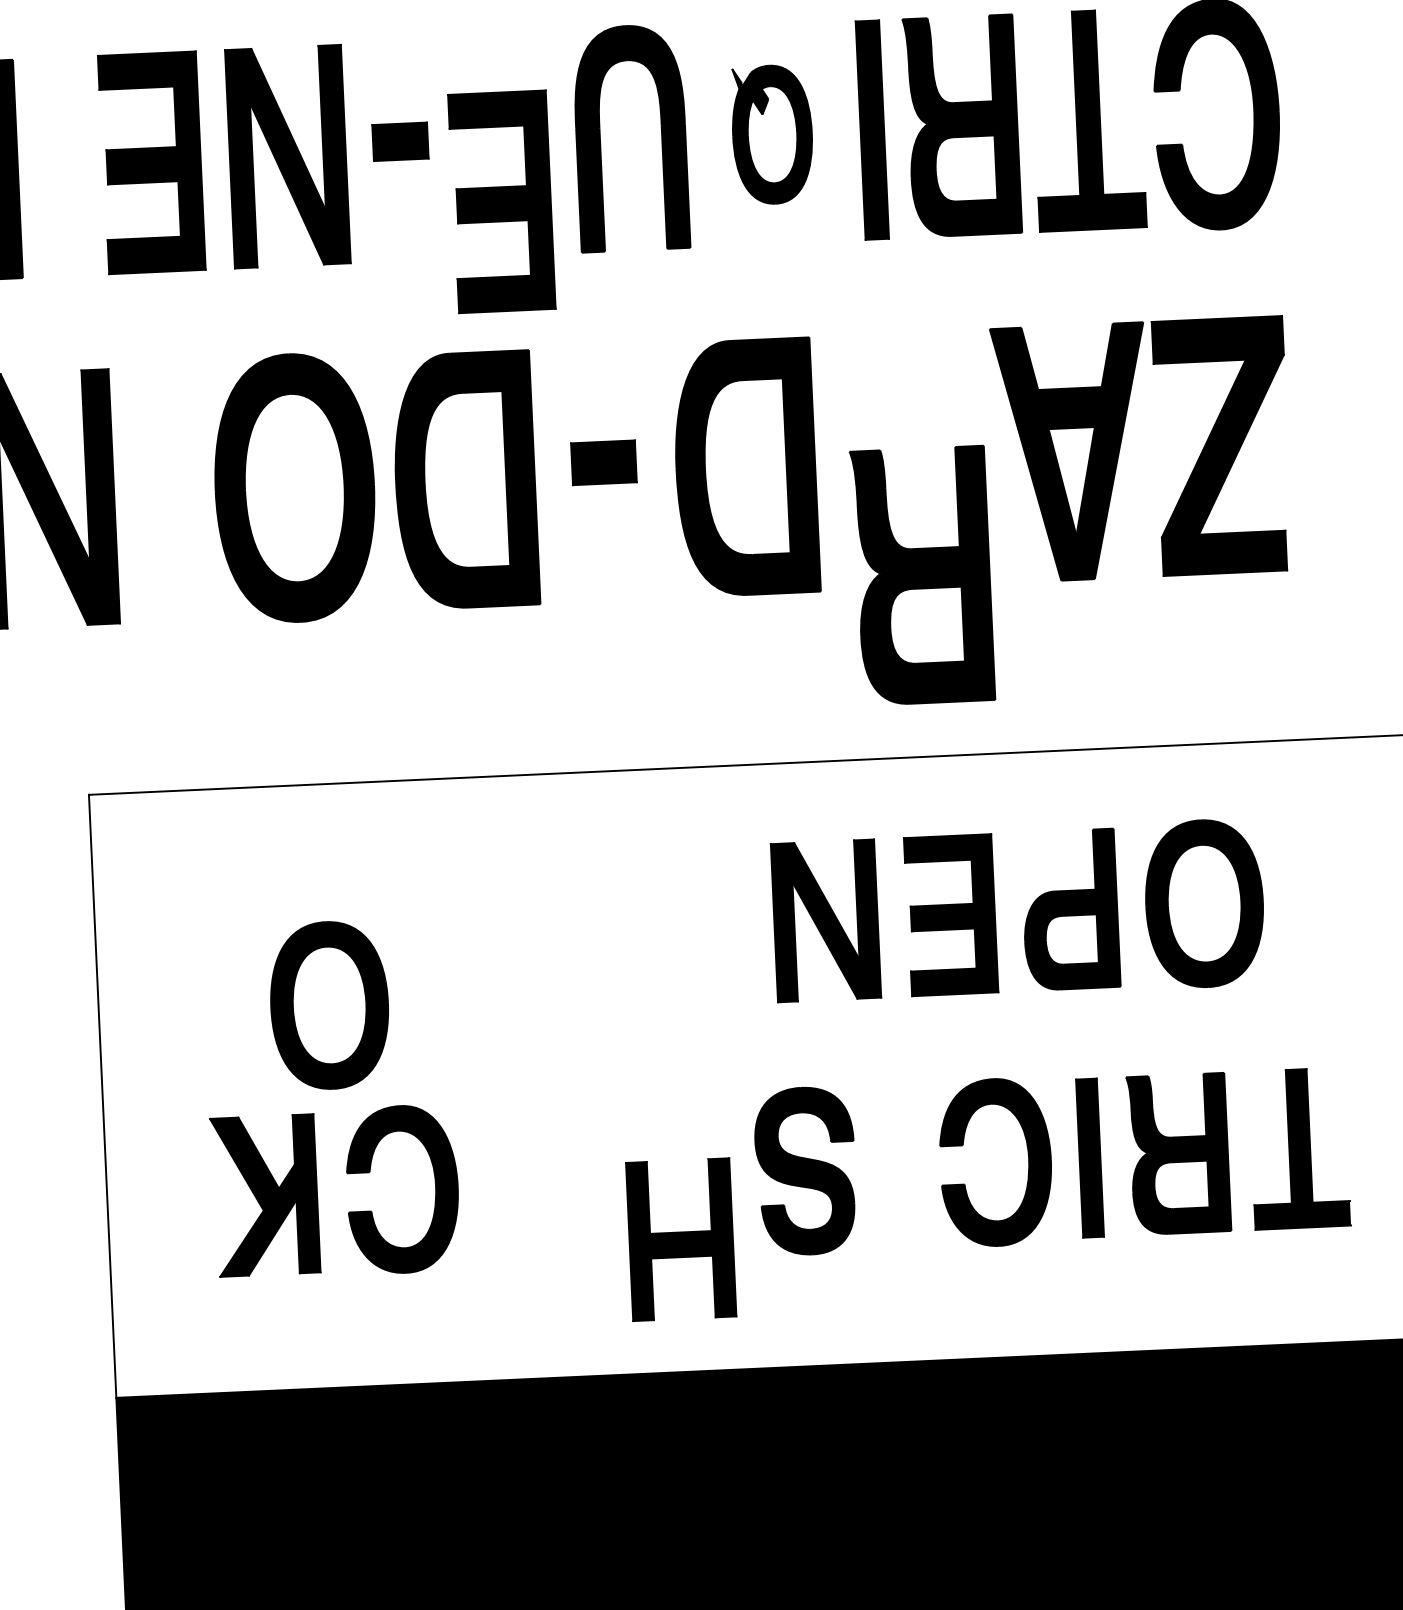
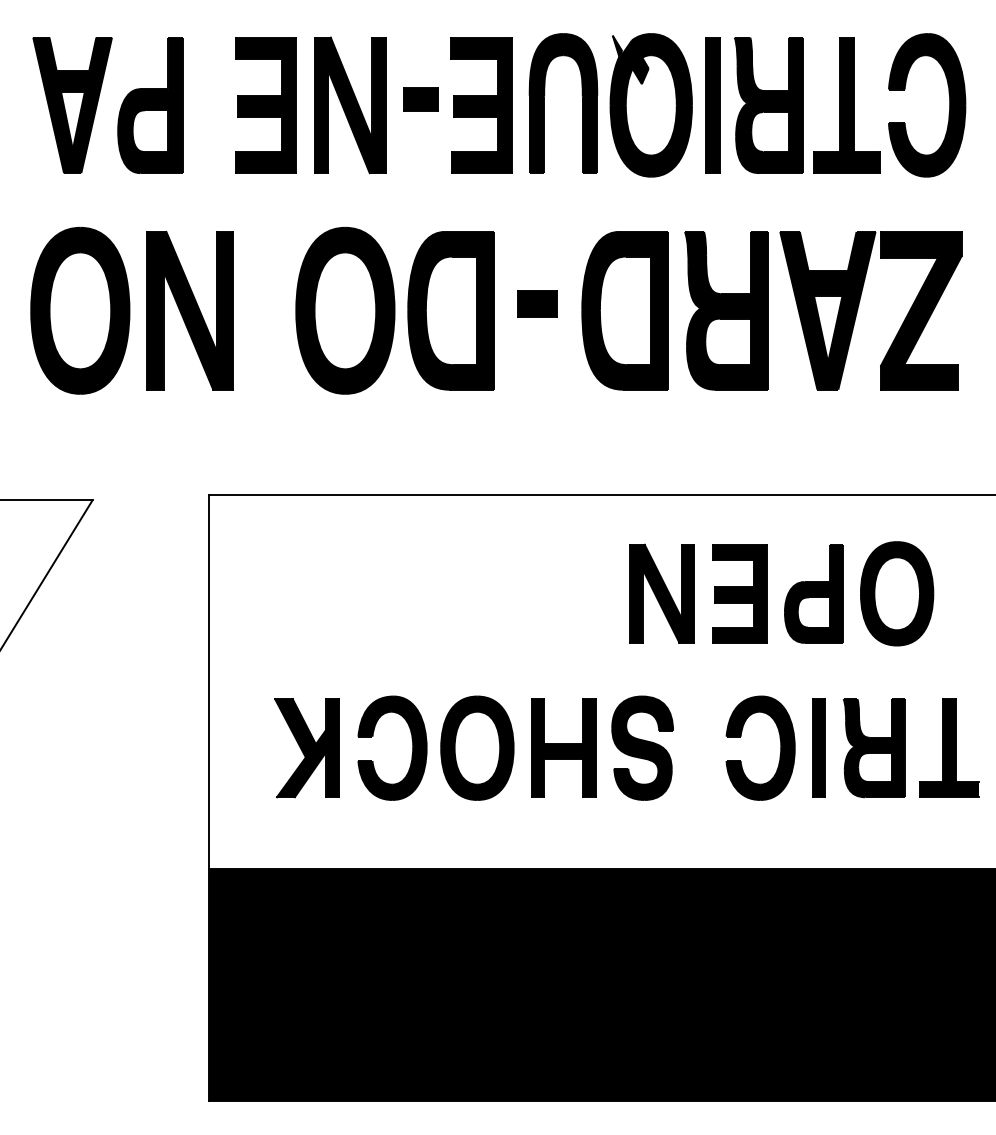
part: (771, 134) -> (650, 105), size x1.67
part: (501, 202) -> (481, 105), moved
part: (922, 575) -> (726, 310), moved
part: (329, 1004) -> (477, 747), moved
part: (681, 1238) -> (563, 747), moved

